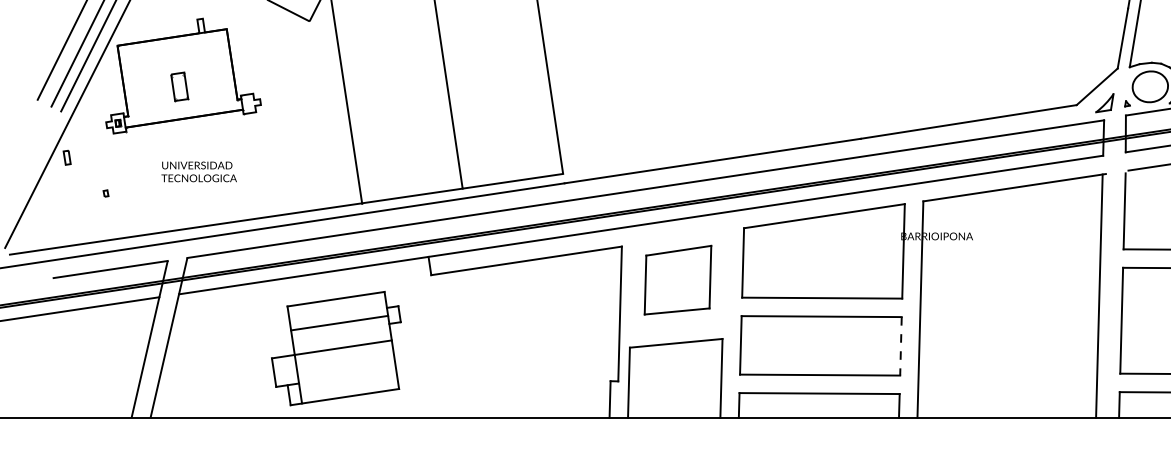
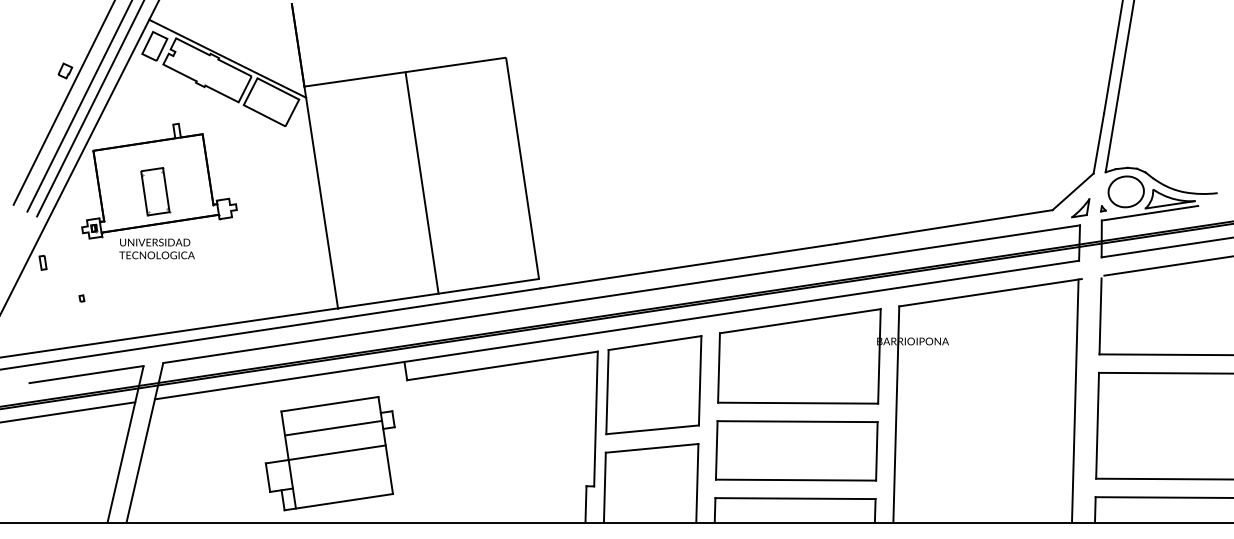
part: (179, 86) -> (155, 191), size x1.67
text: (198, 171) -> (156, 248), moved
part: (677, 280) -> (653, 385), size x1.43
line: (900, 346) -> (876, 451), dashed -> solid
part: (335, 348) -> (329, 453), moved

